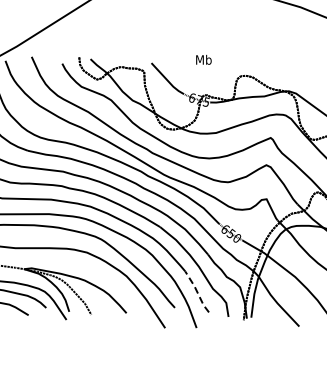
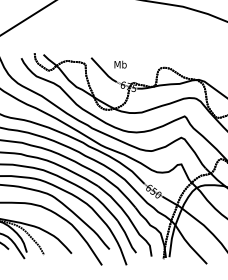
text: (203, 59) -> (120, 64), moved
line: (196, 291) -> (126, 236), dashed -> solid

